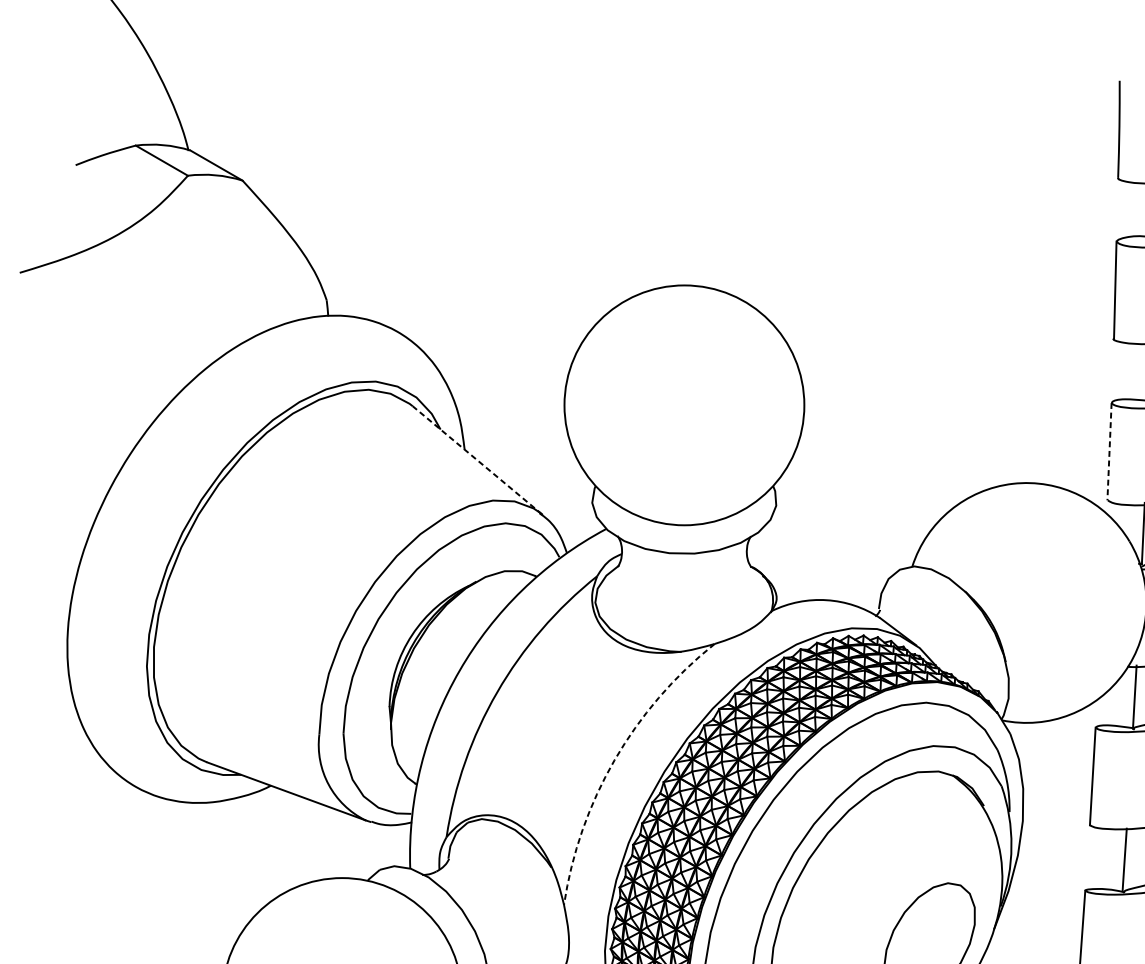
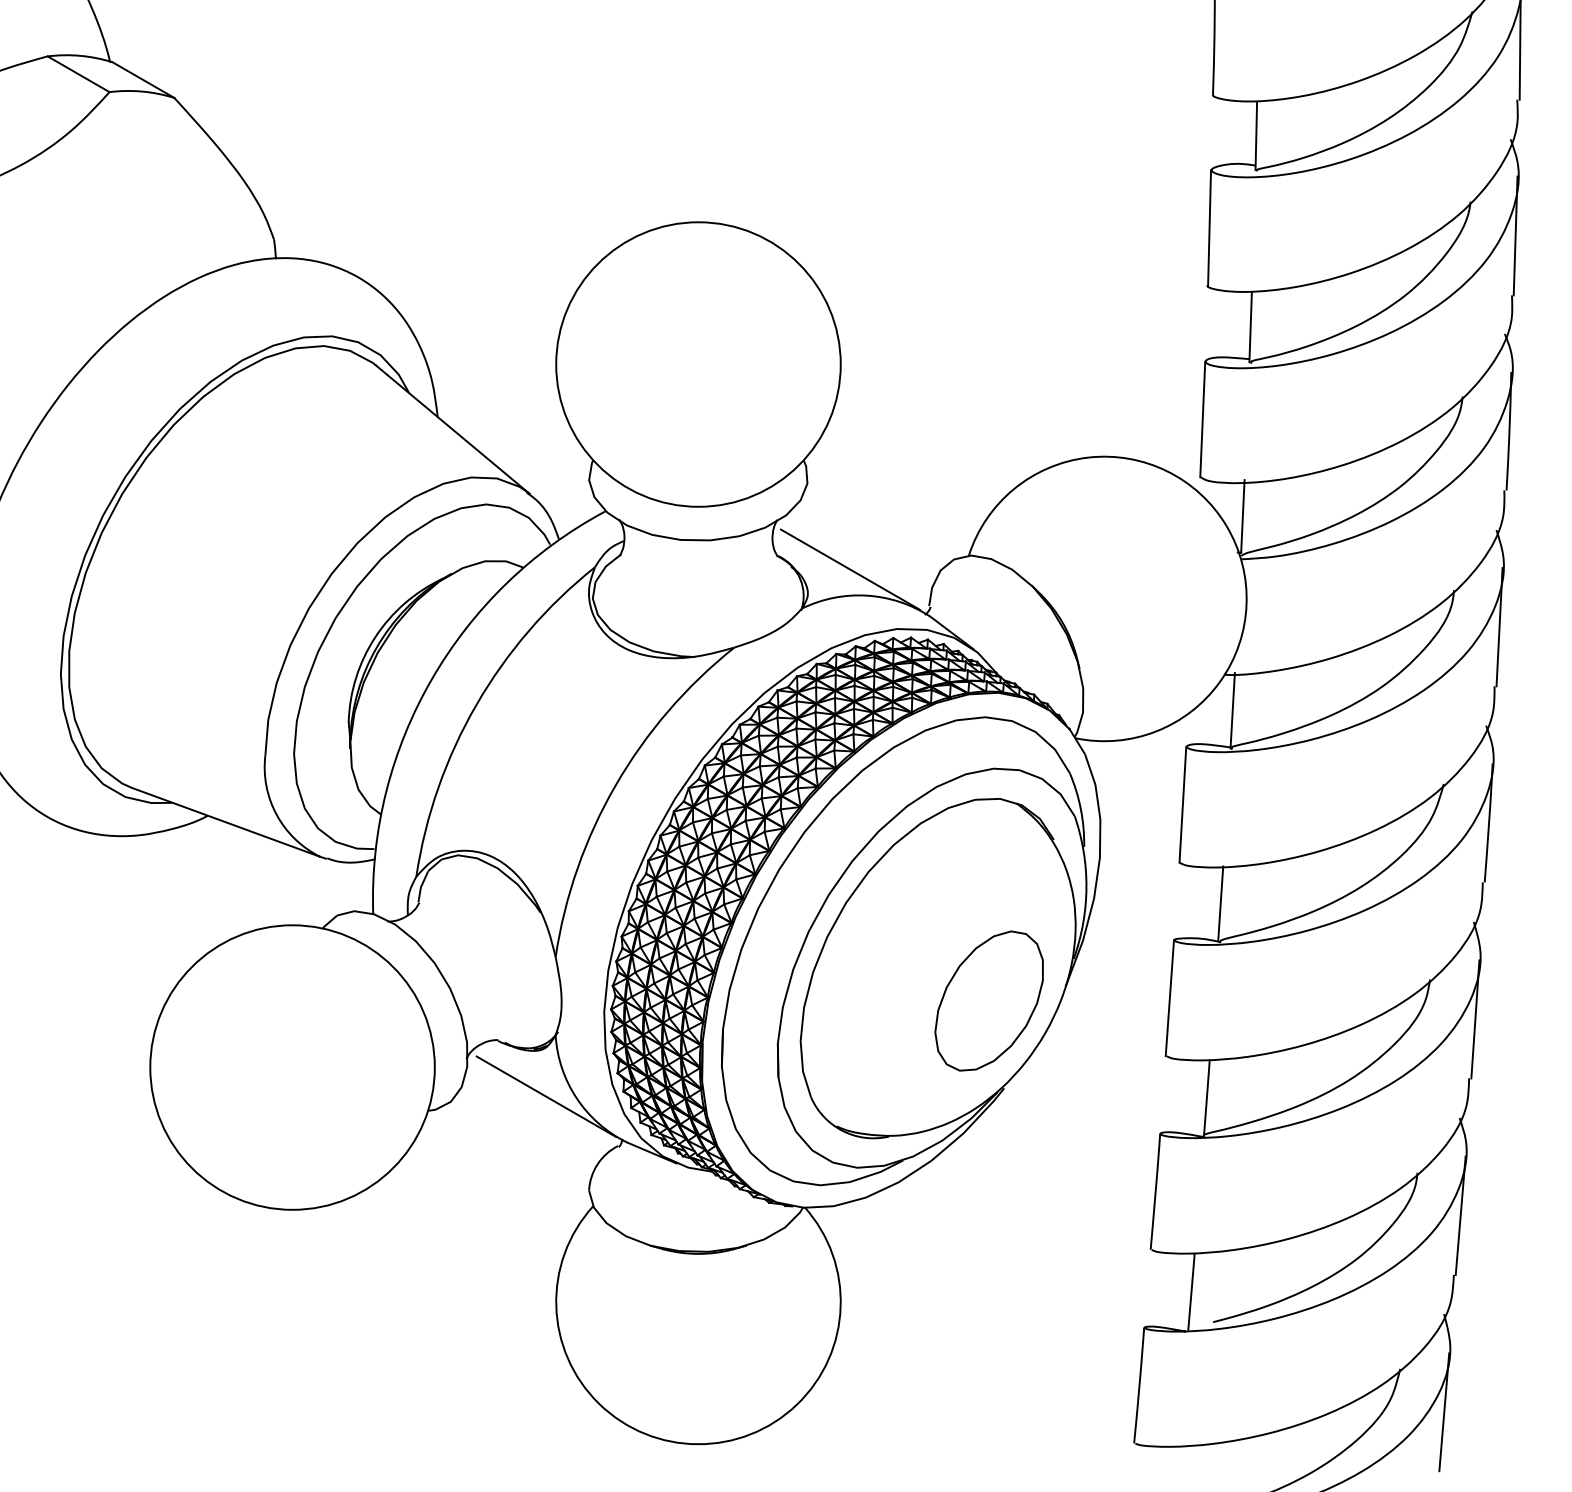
line: (1109, 451) -> (1202, 419), dashed -> solid
line: (477, 460) -> (452, 429), dashed -> solid
line: (812, 578) -> (850, 569), added
arc: (614, 760) -> (615, 785), dashed -> solid

